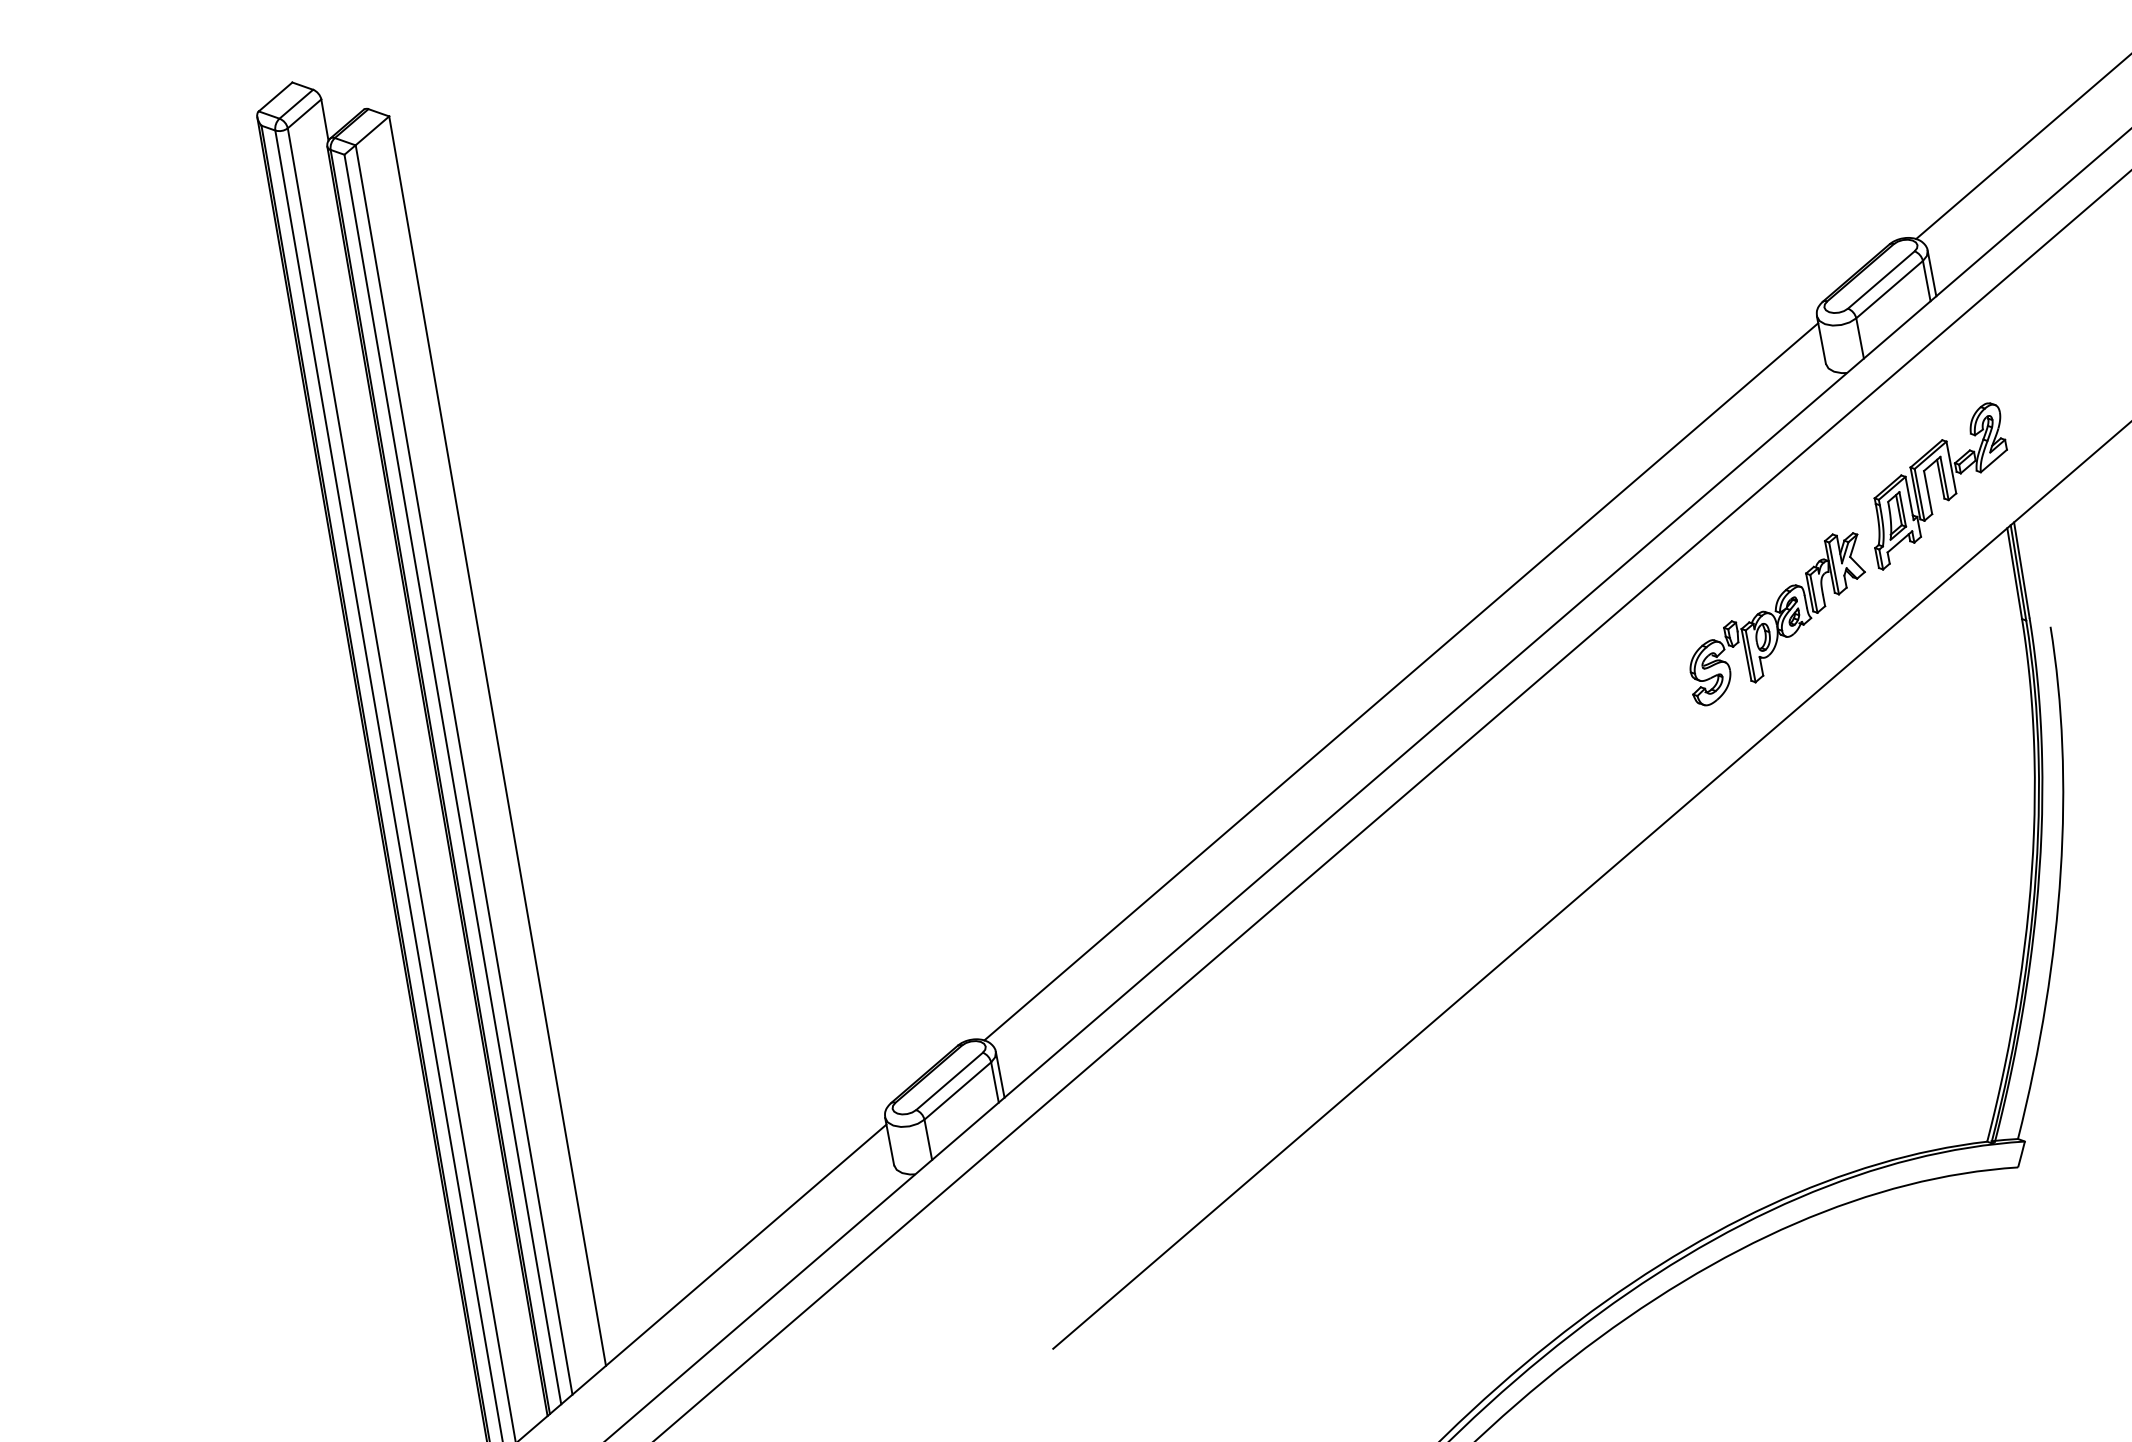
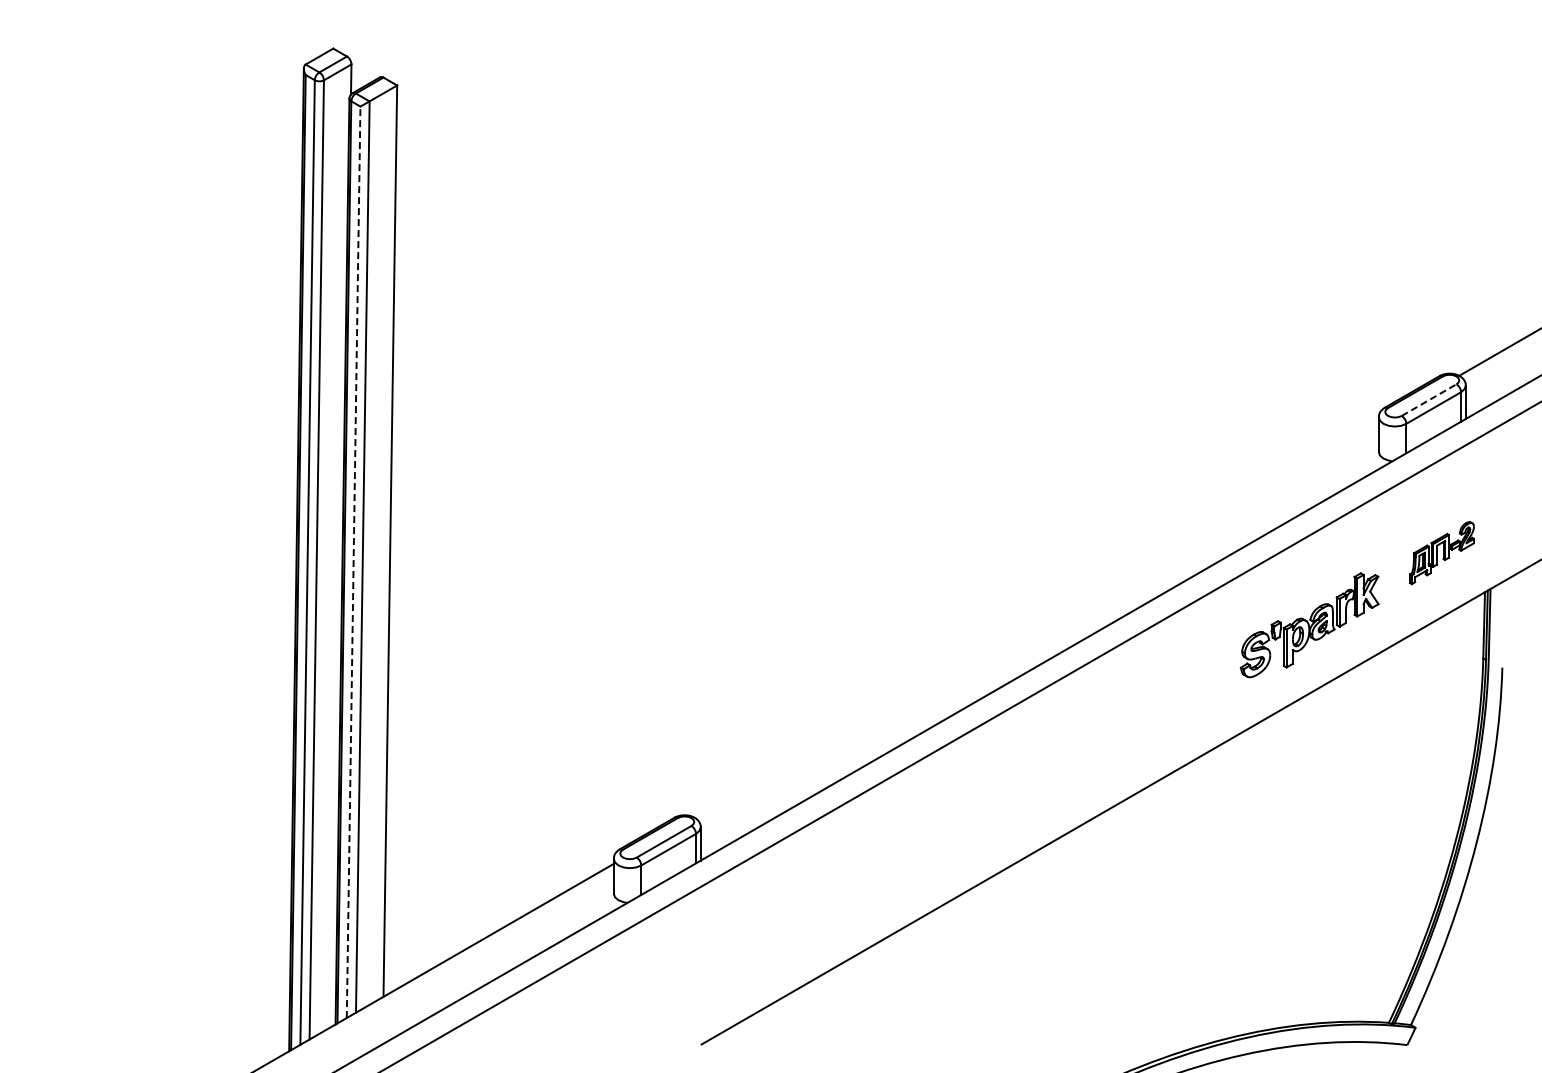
line: (1881, 280) -> (1429, 400), solid -> dashed
part: (1937, 485) -> (1441, 552), size x0.6
line: (1401, 681) -> (1036, 619), removed
line: (452, 779) -> (353, 562), solid -> dashed

